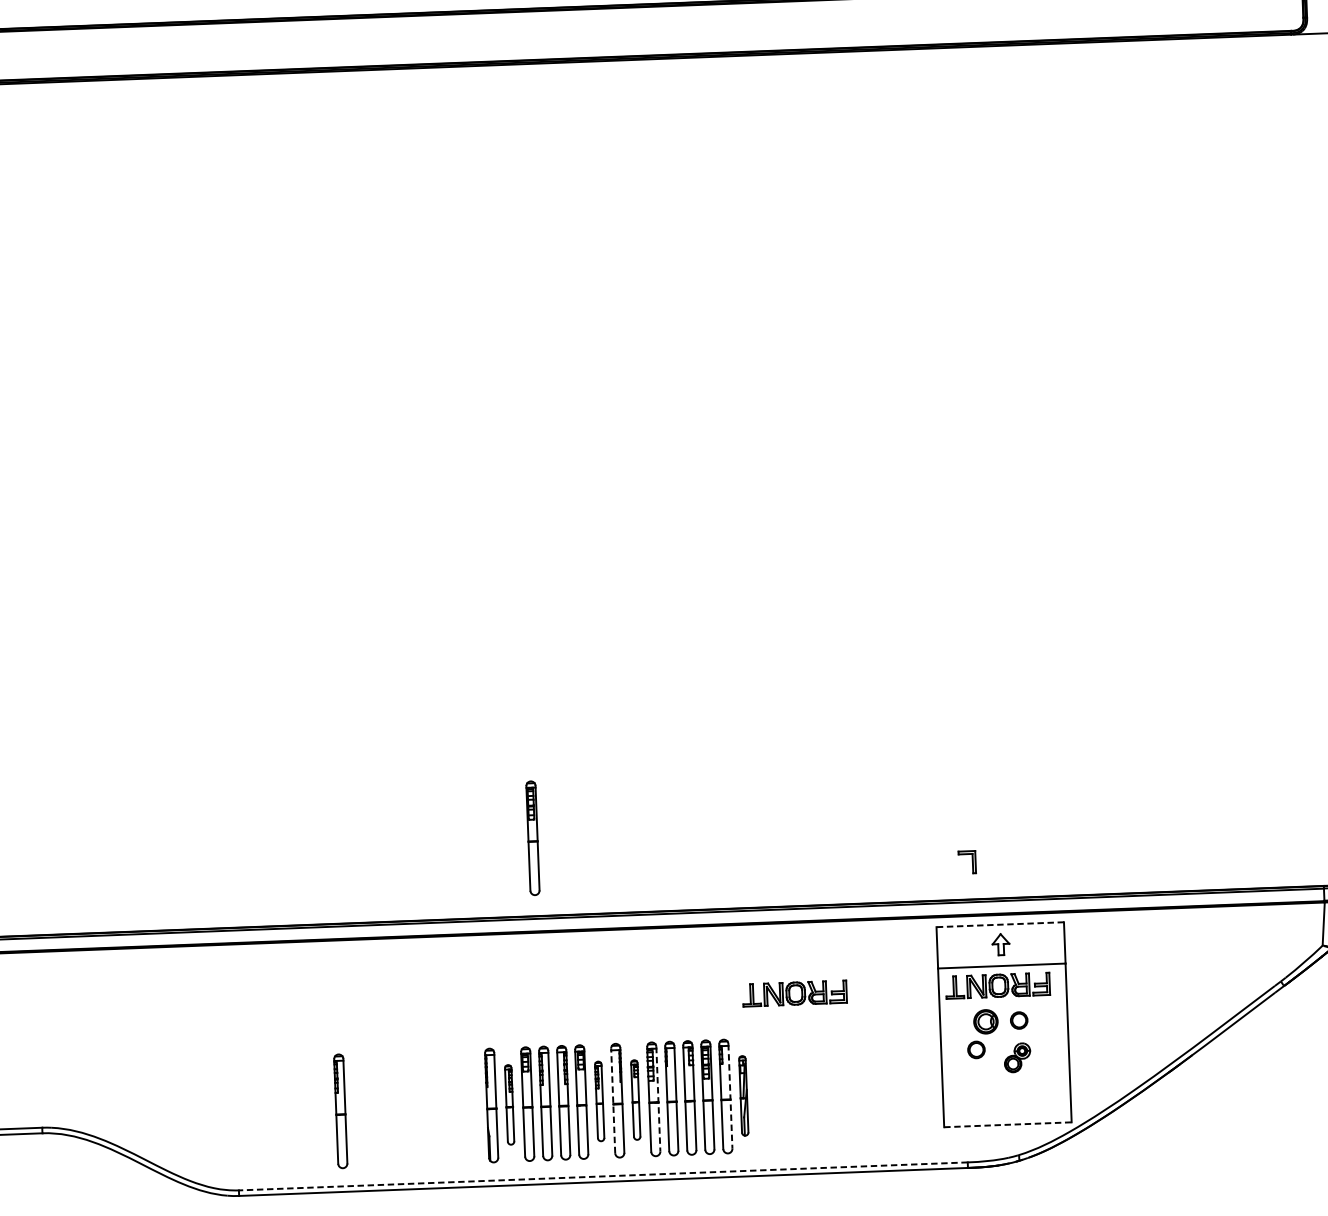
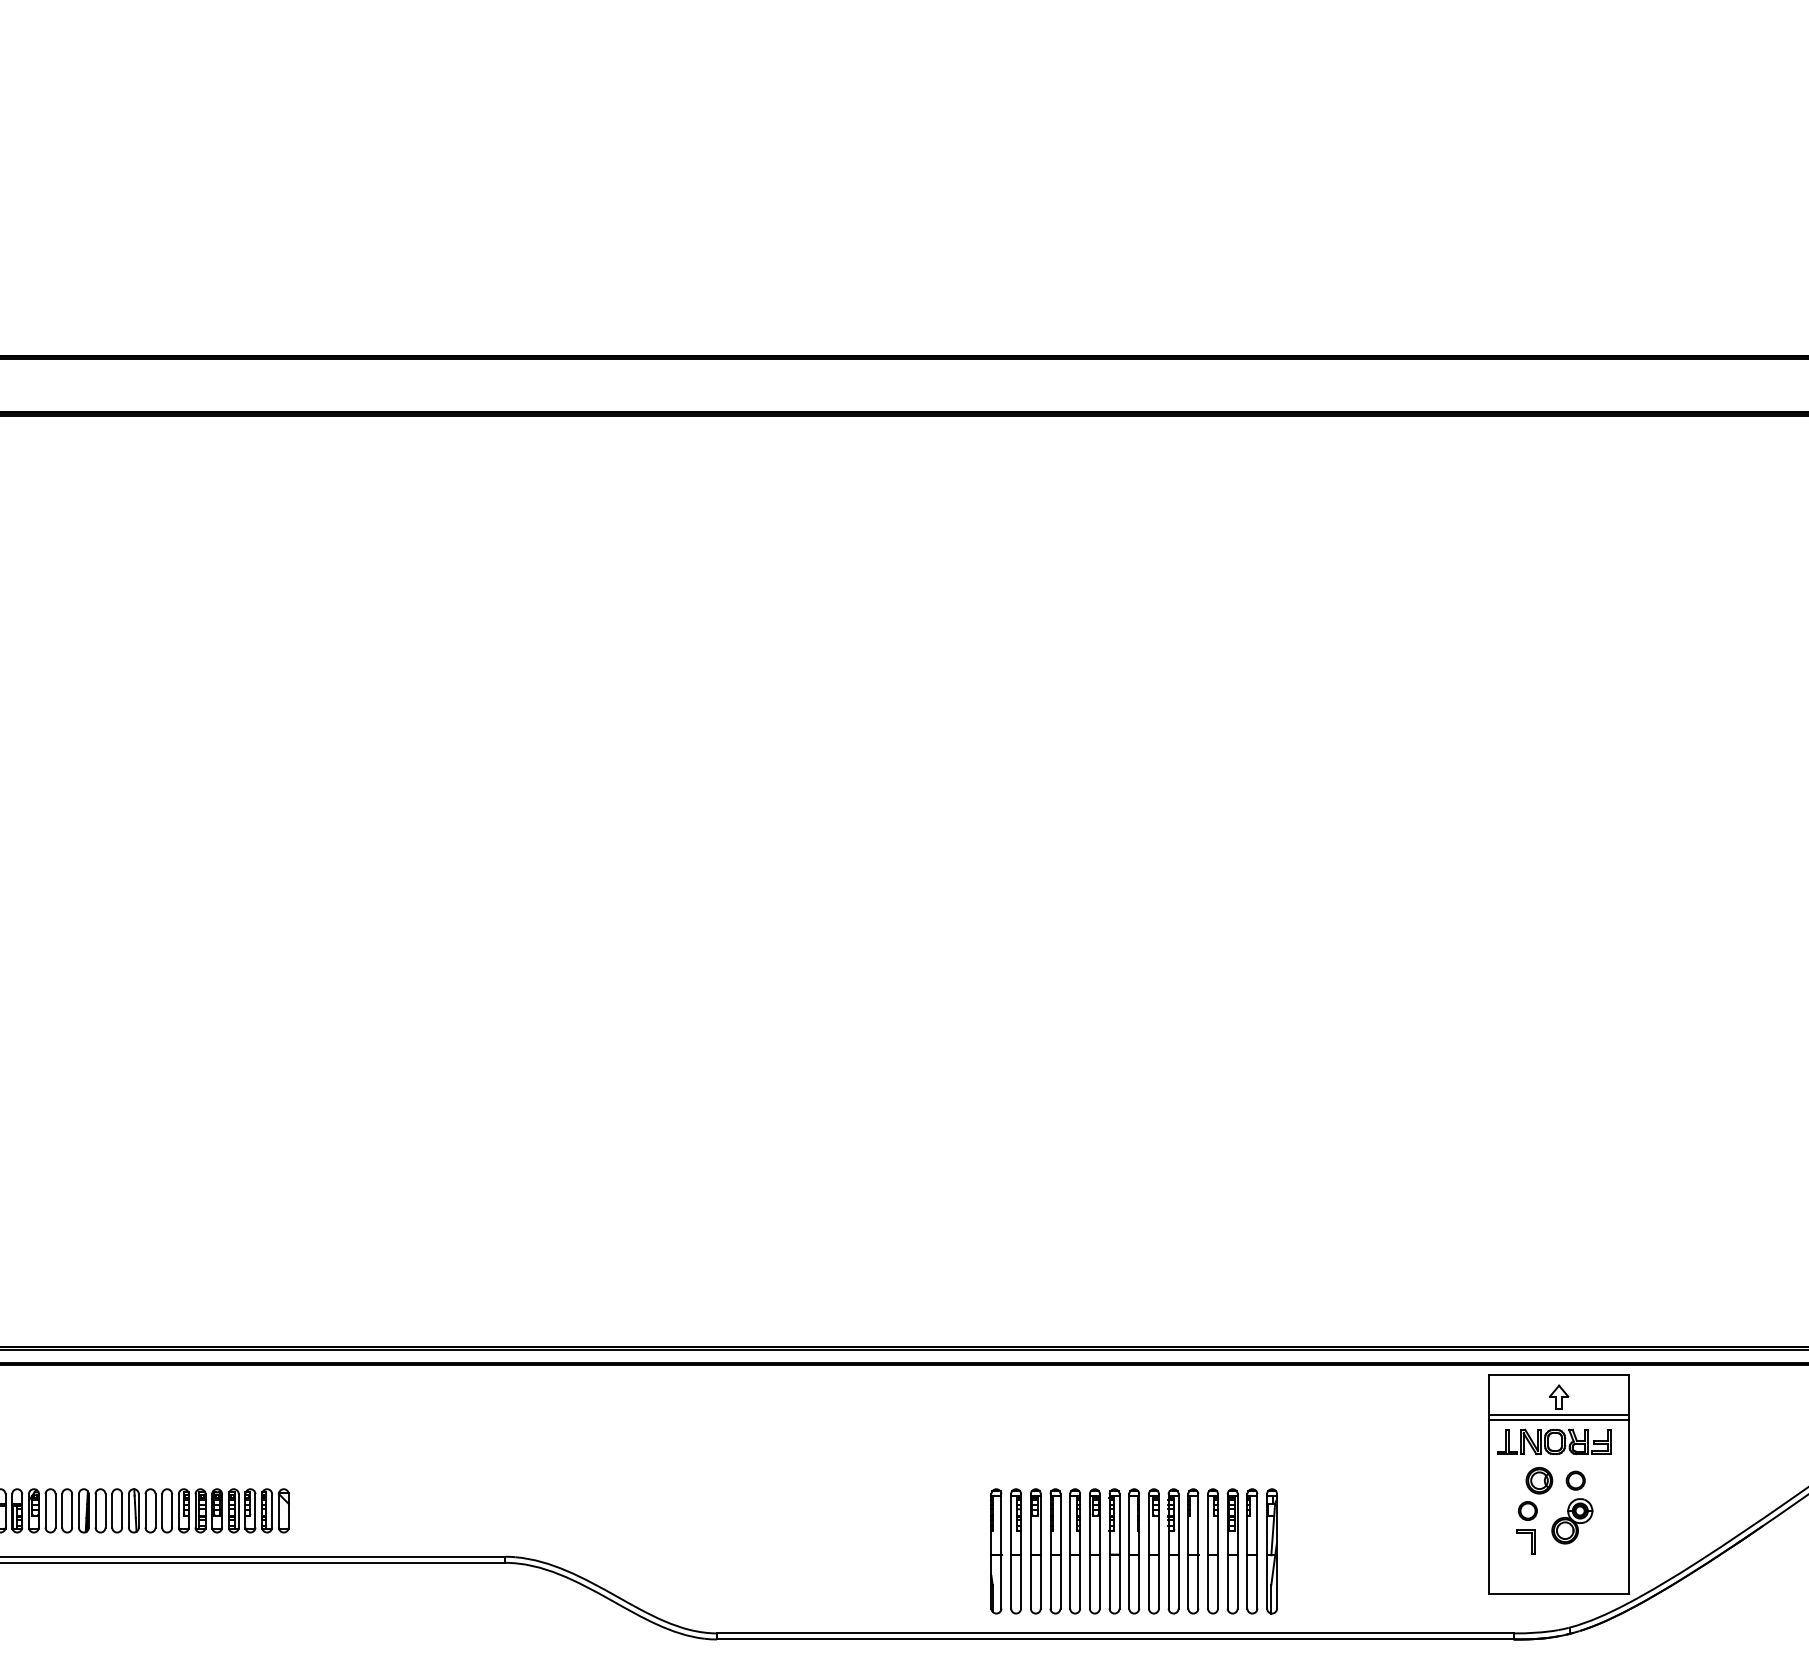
part: (532, 838) -> (1052, 1261), removed
part: (967, 862) -> (1525, 1541), moved
line: (1000, 924) -> (1559, 1375), dashed -> solid
line: (1001, 960) -> (1558, 1414), added
part: (795, 993) -> (1332, 1441), removed
part: (1017, 1057) -> (1572, 1521), size x1.43
part: (743, 1095) -> (1271, 1551), size x1.43
line: (730, 1096) -> (1257, 1551), dashed -> solid
line: (658, 1099) -> (1178, 1551), dashed -> solid
line: (613, 1100) -> (1129, 1550), dashed -> solid
part: (635, 1100) -> (1153, 1551), size x1.43
part: (599, 1101) -> (1114, 1551), size x1.43
part: (509, 1104) -> (1015, 1551), size x1.43
part: (340, 1111) -> (831, 1551), removed
line: (1008, 1125) -> (1559, 1594), dashed -> solid
line: (602, 1176) -> (1114, 1633), dashed -> solid

